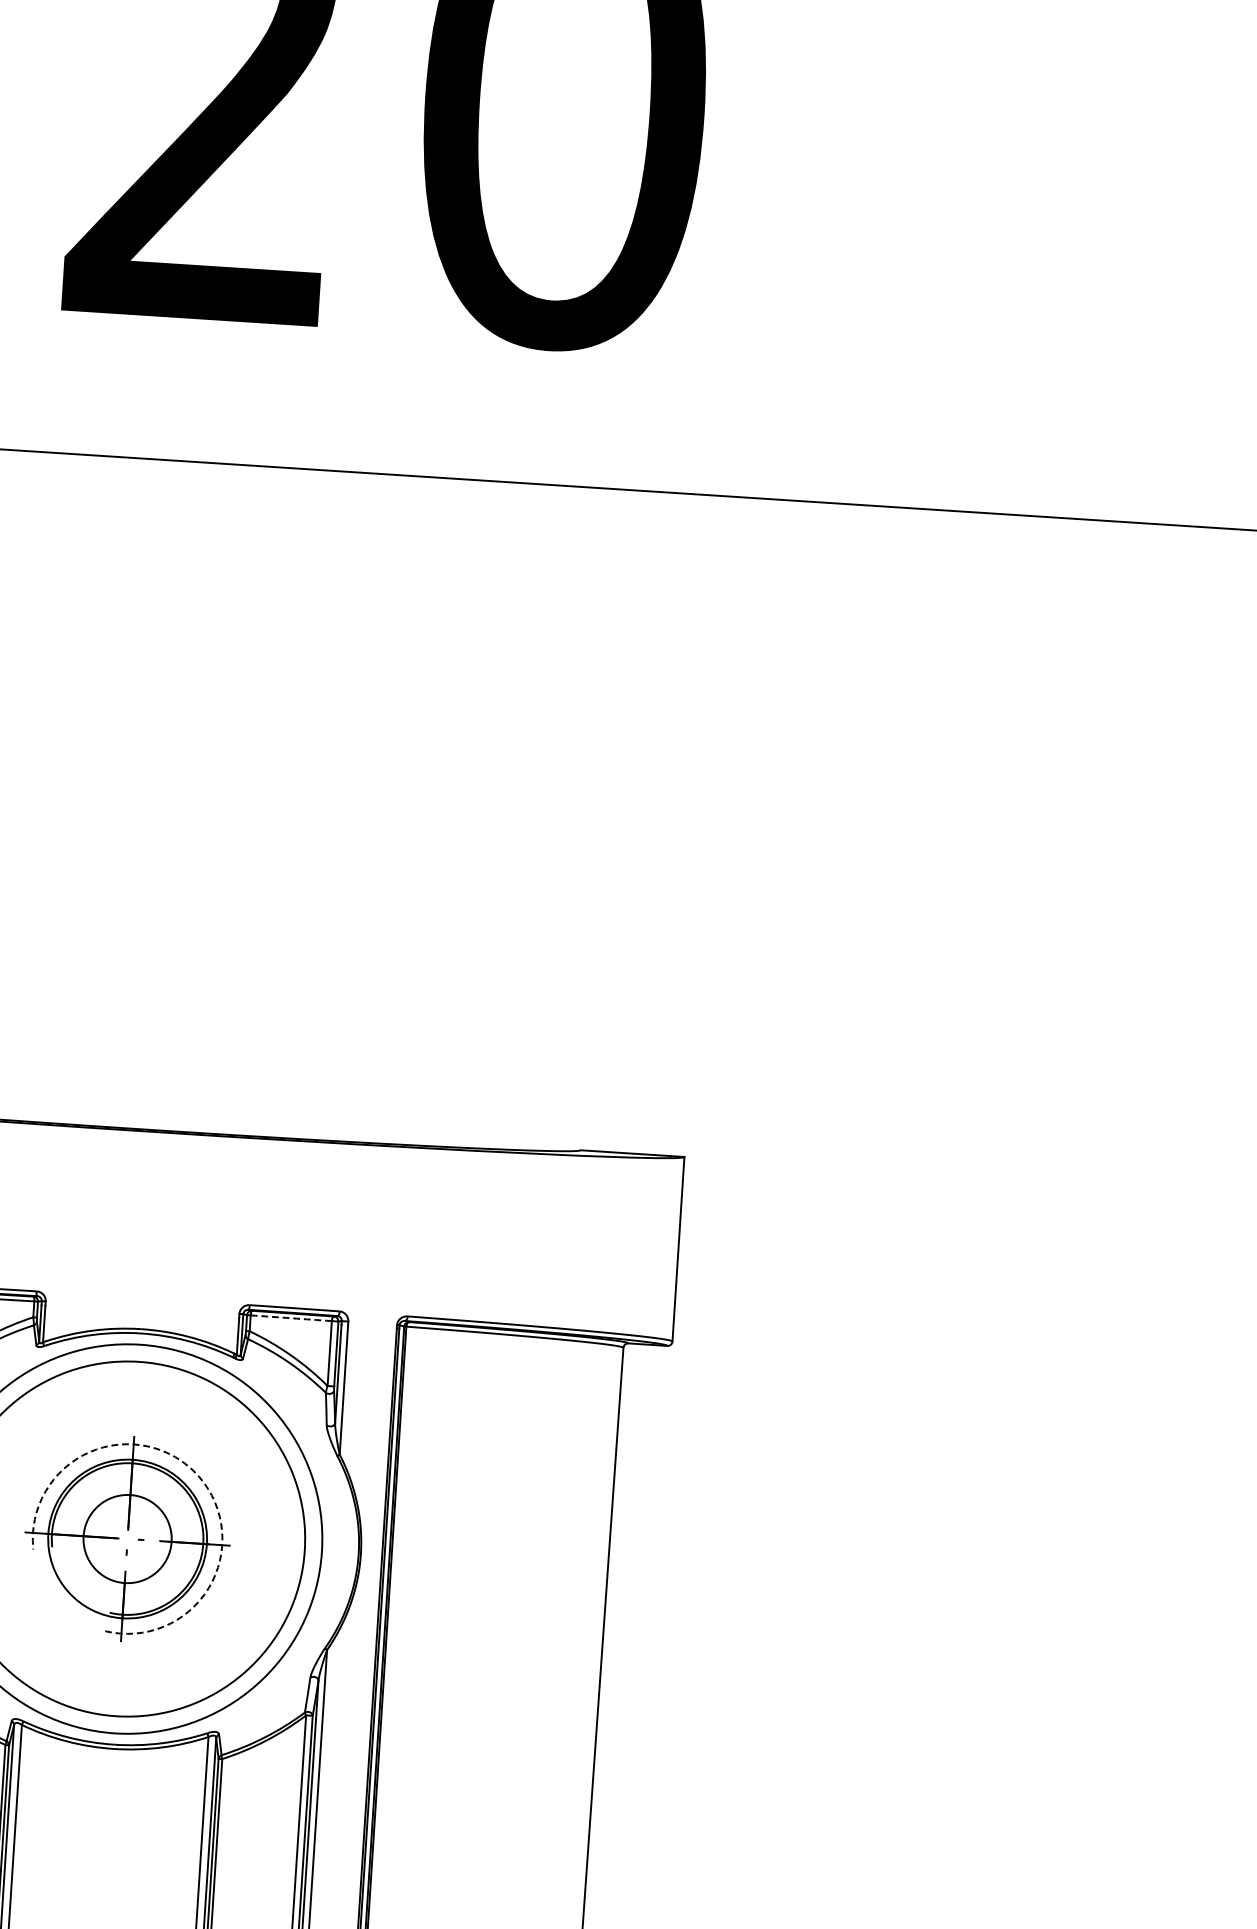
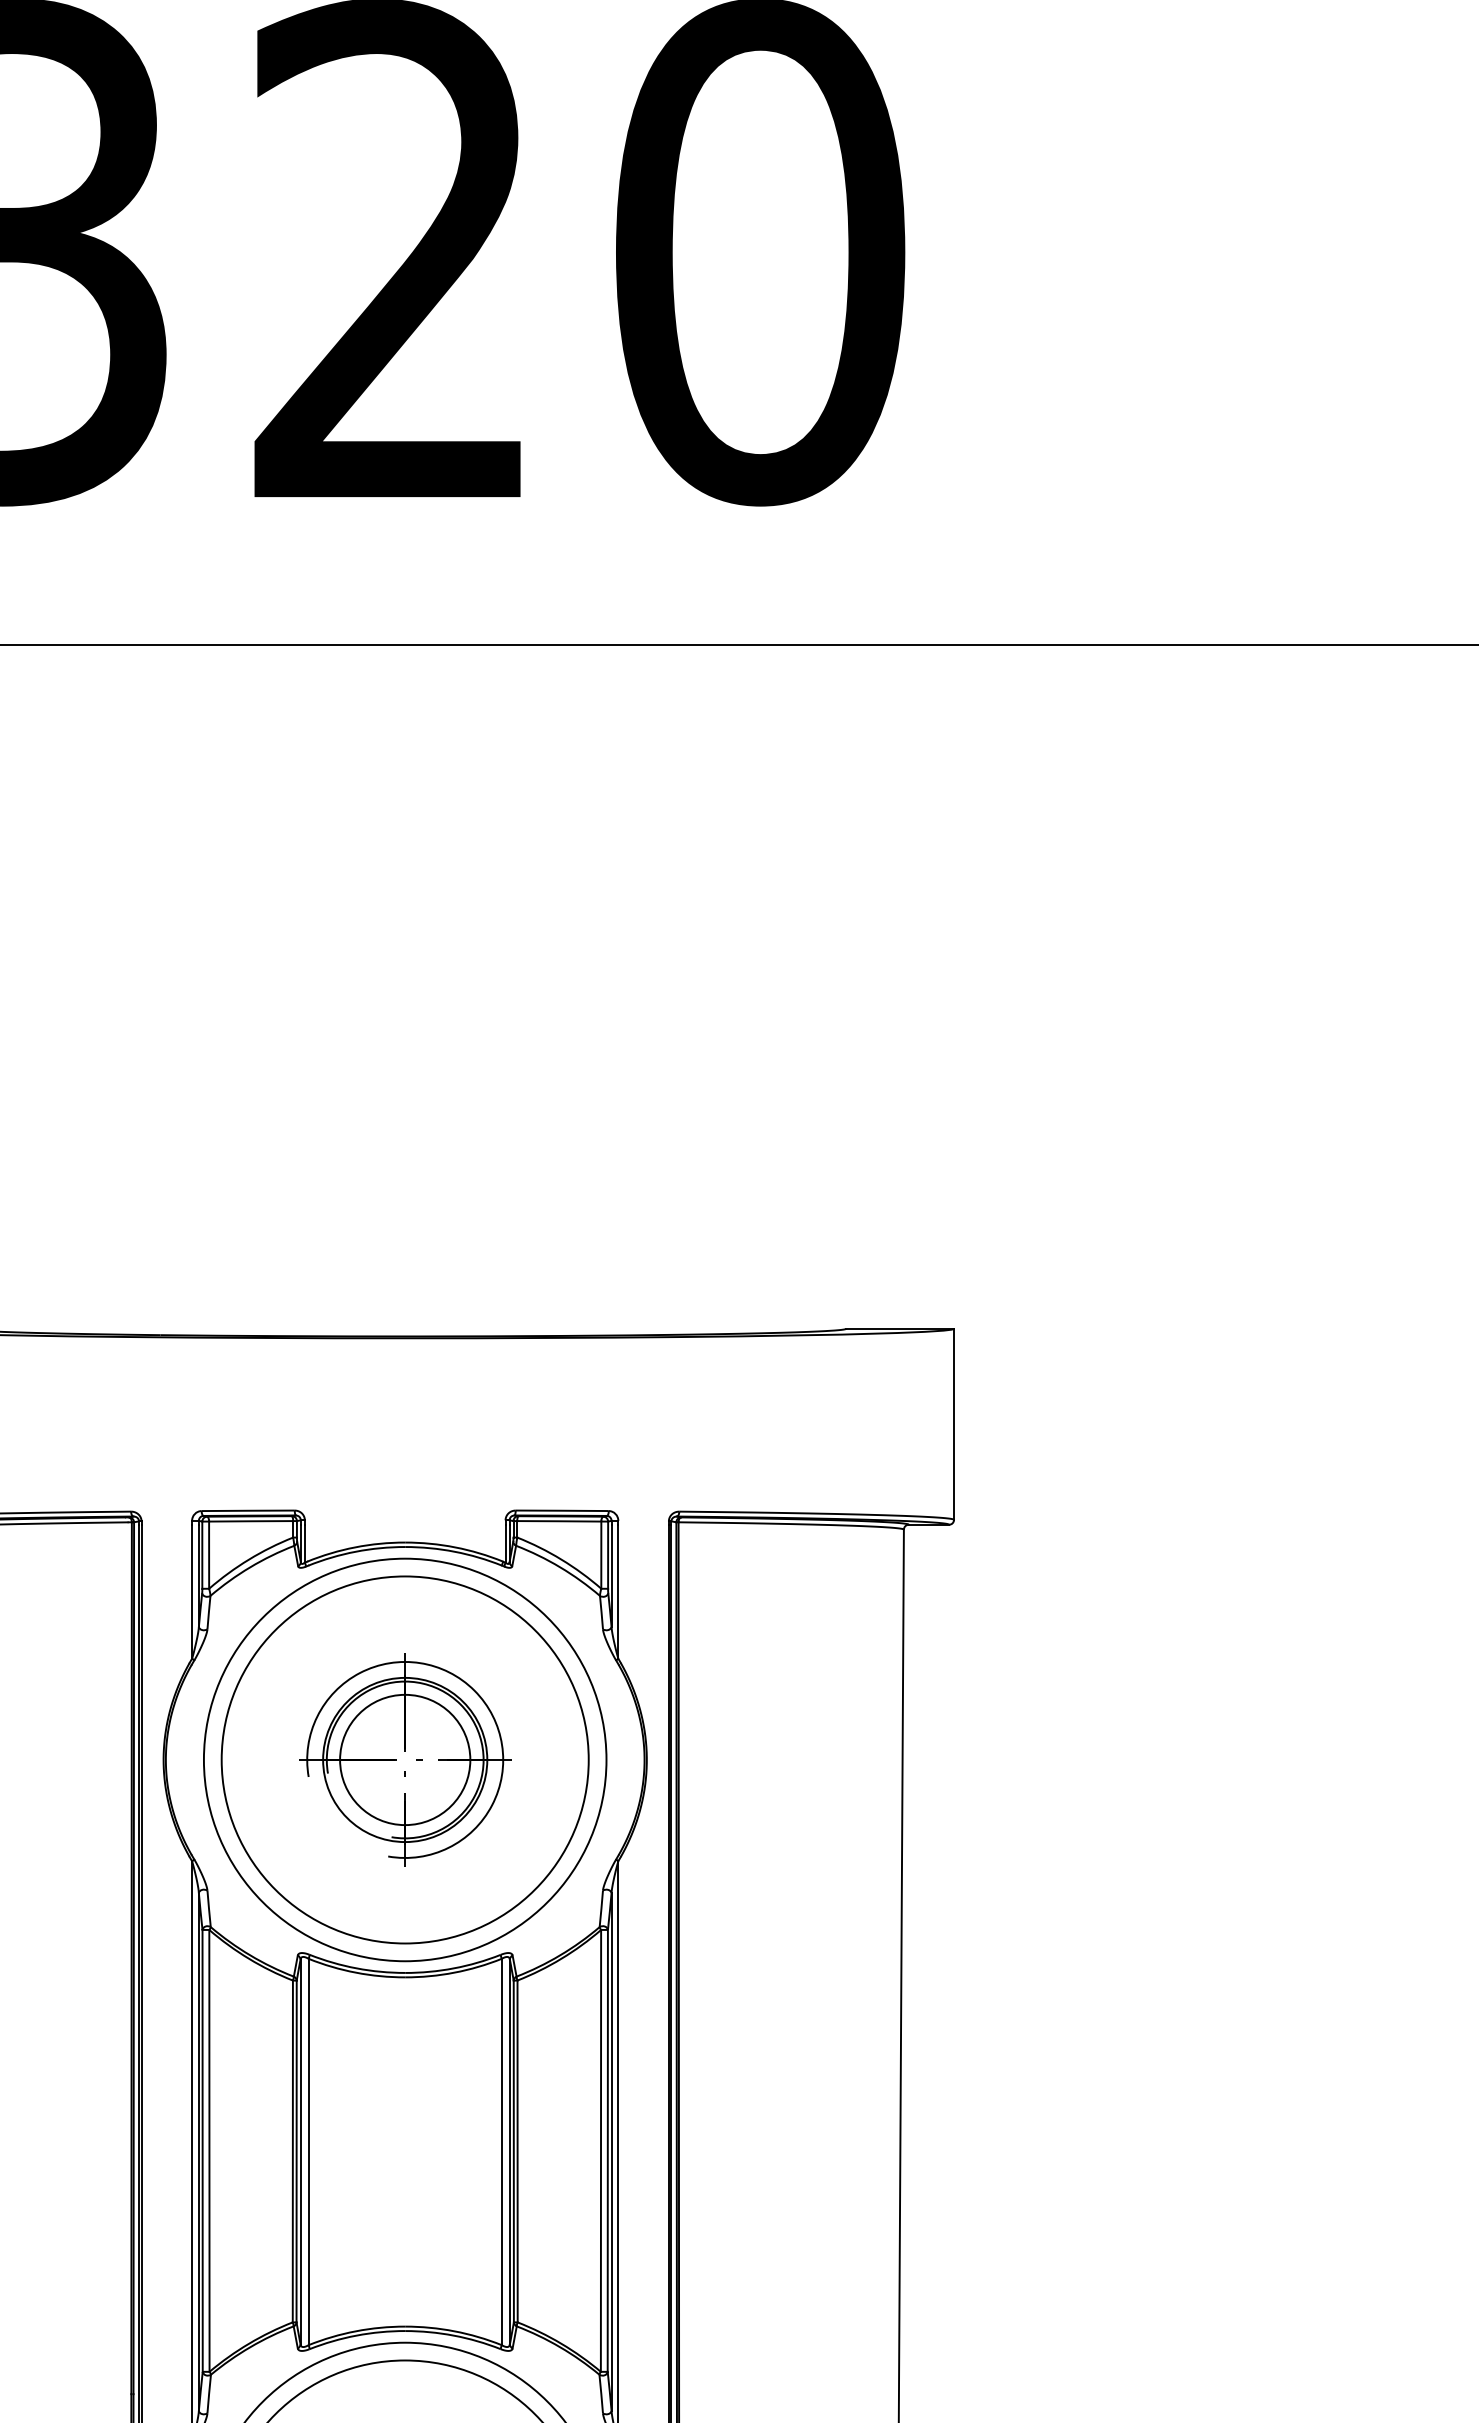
arc: (291, 1318) -> (559, 1521), dashed -> solid
arc: (198, 1476) -> (474, 1690), dashed -> solid
circle: (127, 1538) -> (405, 1759), size x1.43

